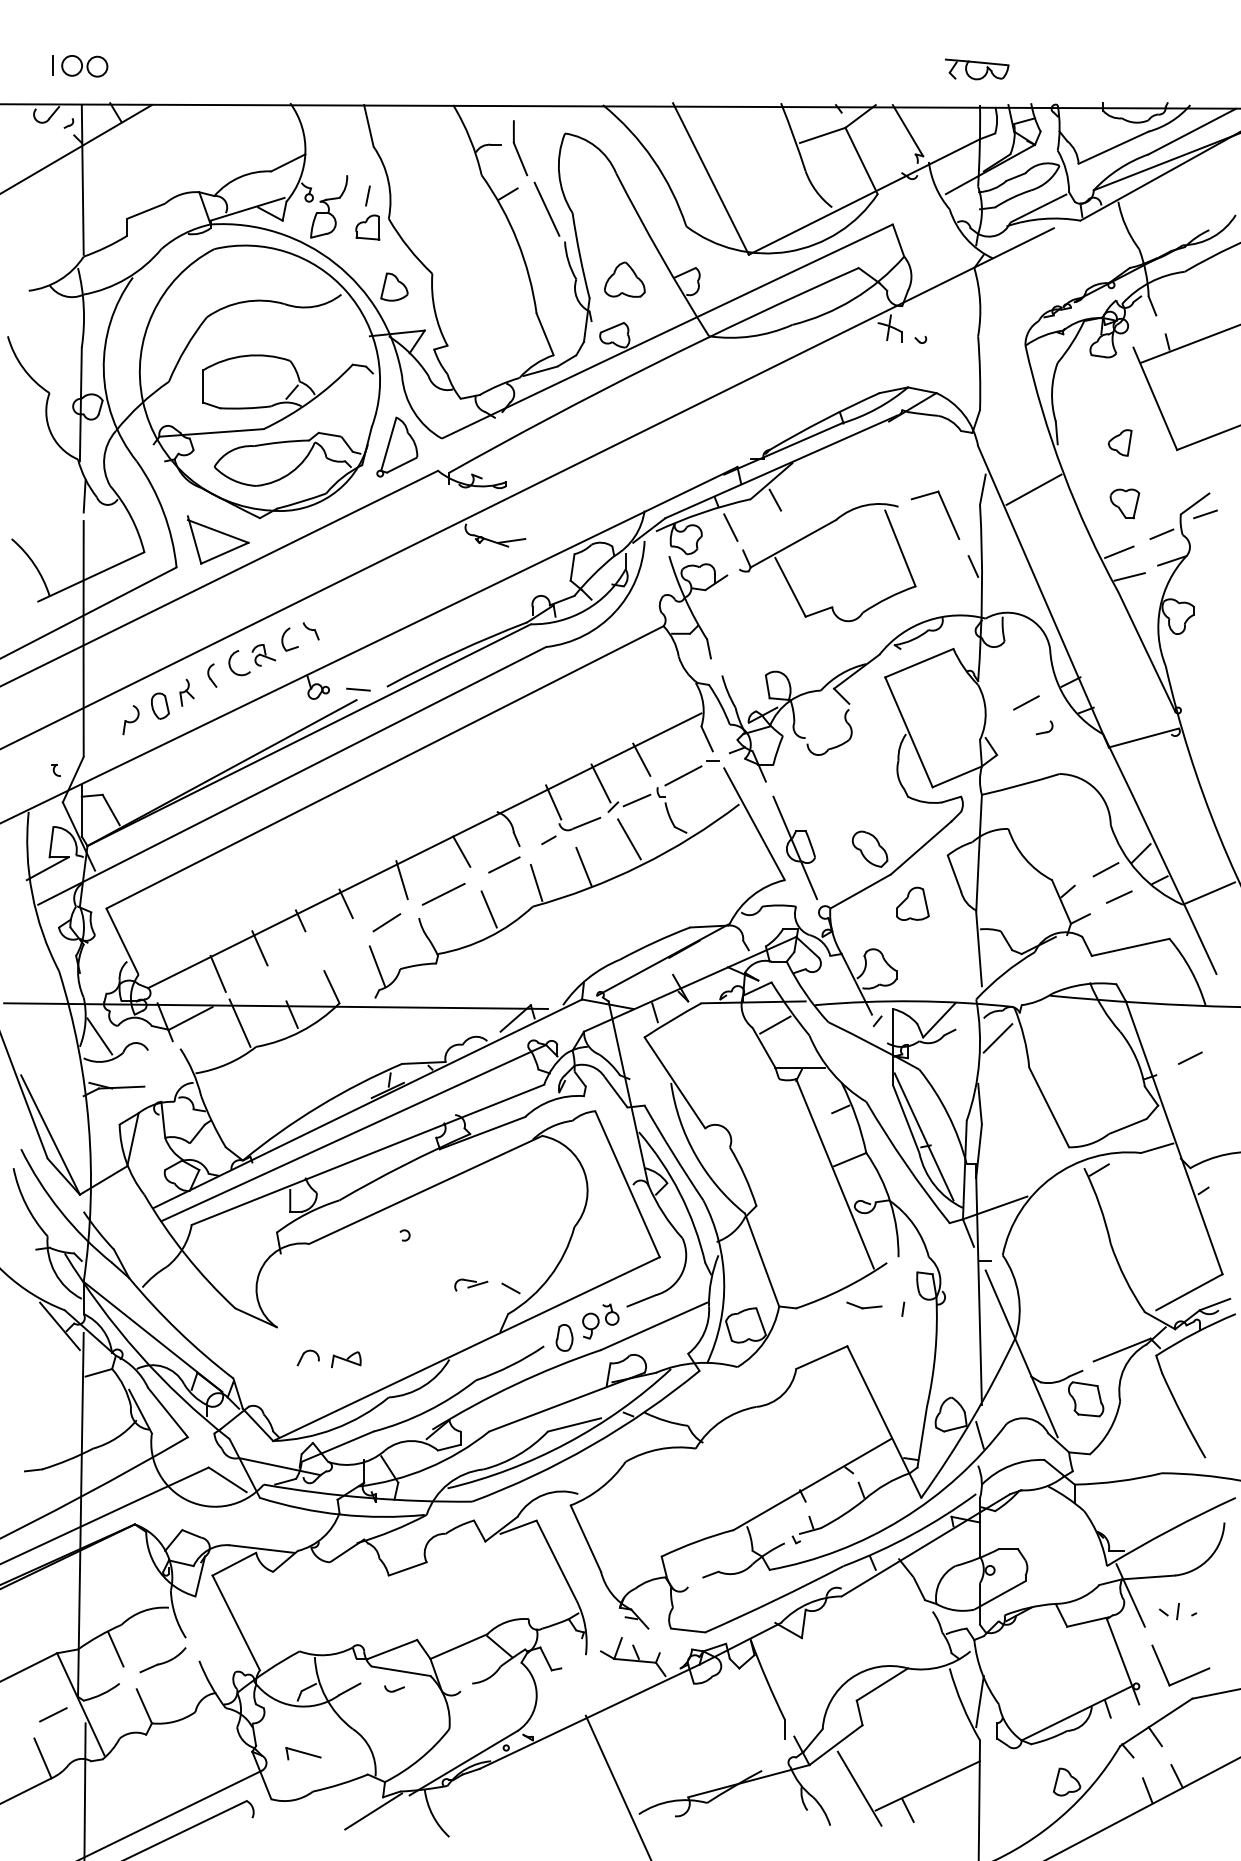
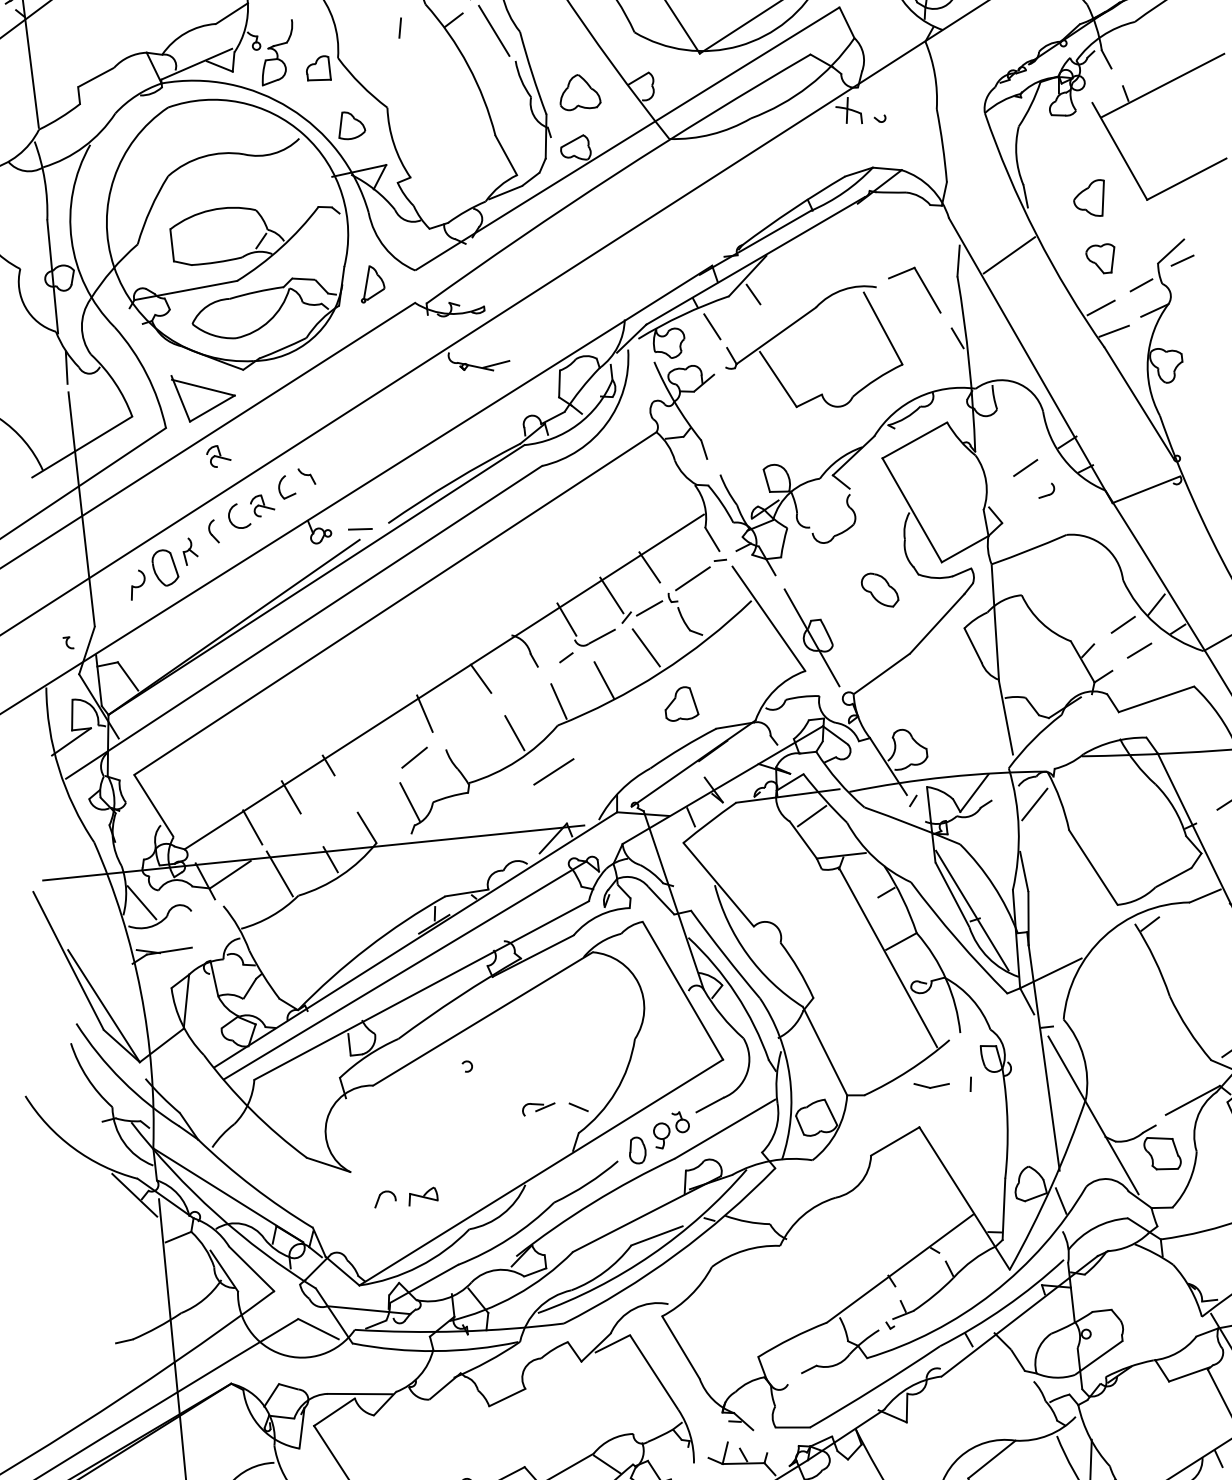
line: (367, 195) -> (399, 27), moved
part: (1119, 442) -> (1089, 198), size x1.4
part: (397, 446) -> (372, 283), size x0.6
part: (225, 601) -> (218, 456), added
part: (160, 705) -> (165, 567), size x1.4
part: (869, 848) -> (879, 589), moved
line: (504, 864) -> (524, 686), removed
line: (443, 893) -> (553, 771), moved
line: (345, 903) -> (371, 743), removed
part: (912, 903) -> (680, 703), moved

